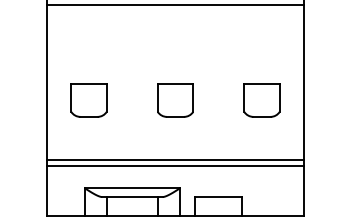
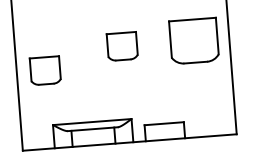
part: (88, 100) -> (45, 70), moved
part: (261, 100) -> (193, 40), size x1.6
line: (175, 159) -> (126, 95), removed
line: (175, 166) -> (126, 101), removed

